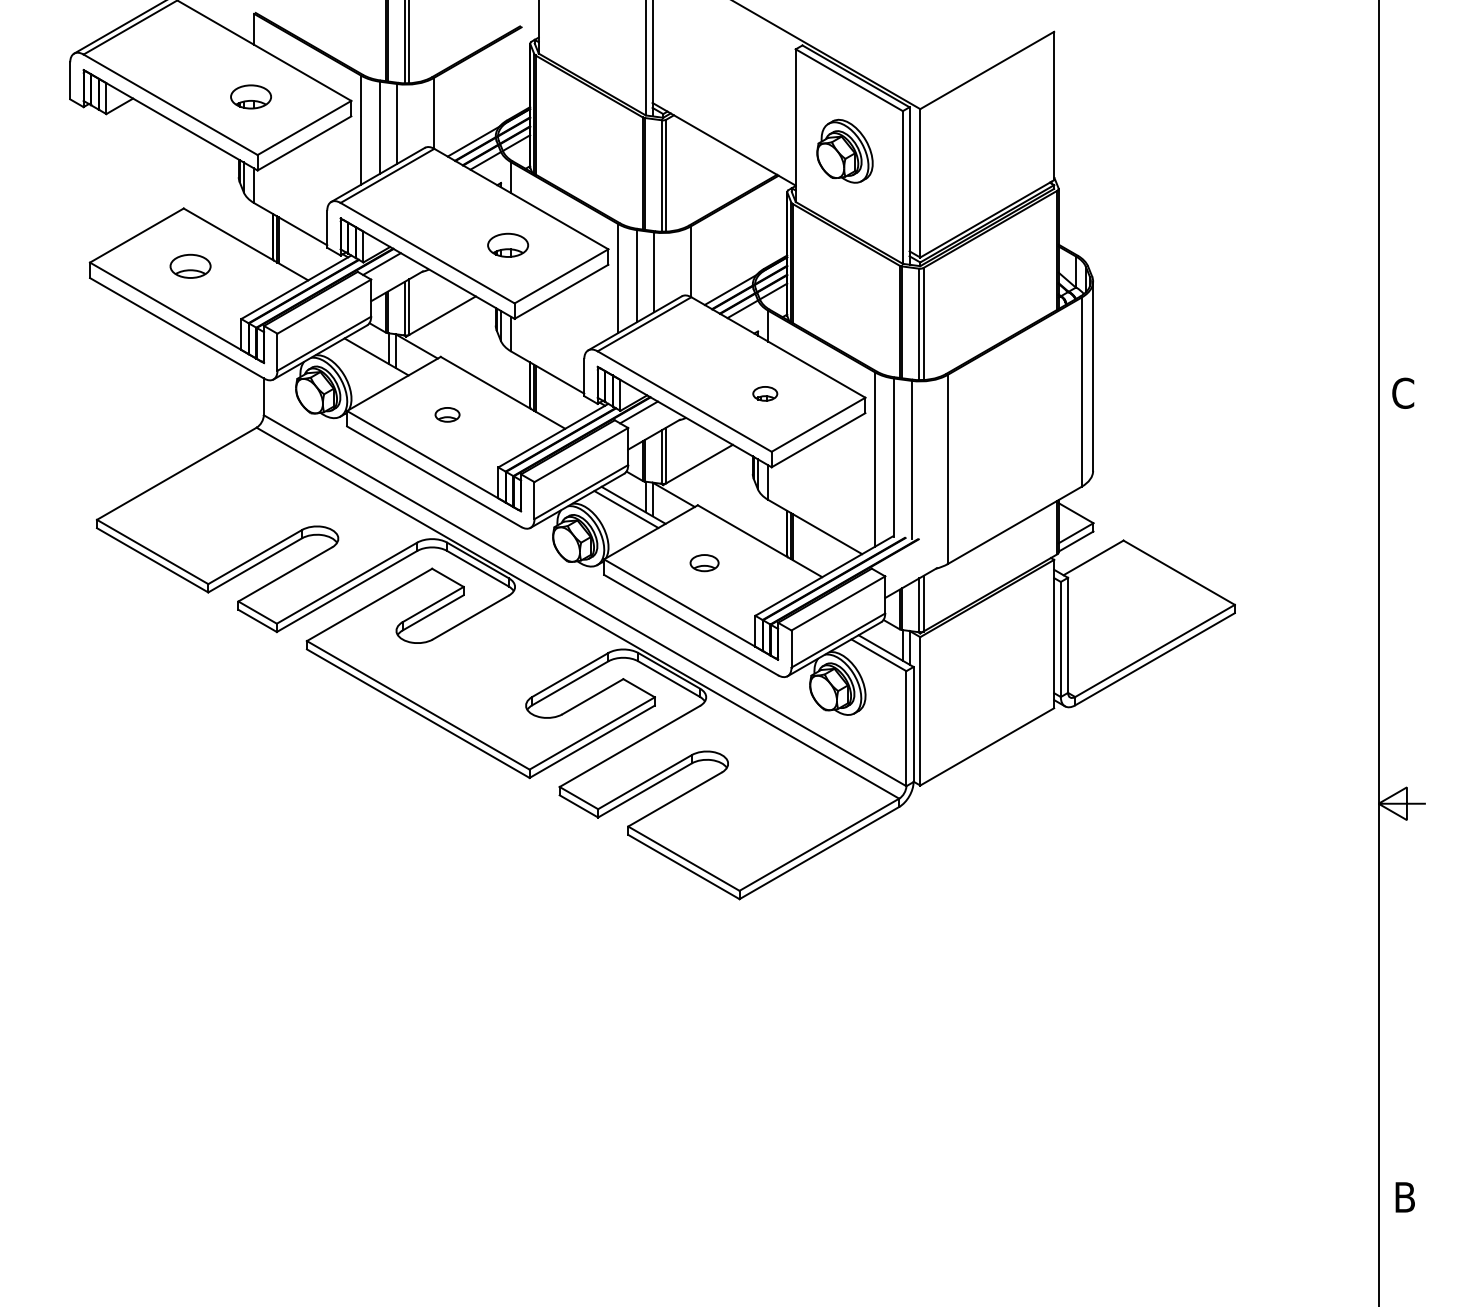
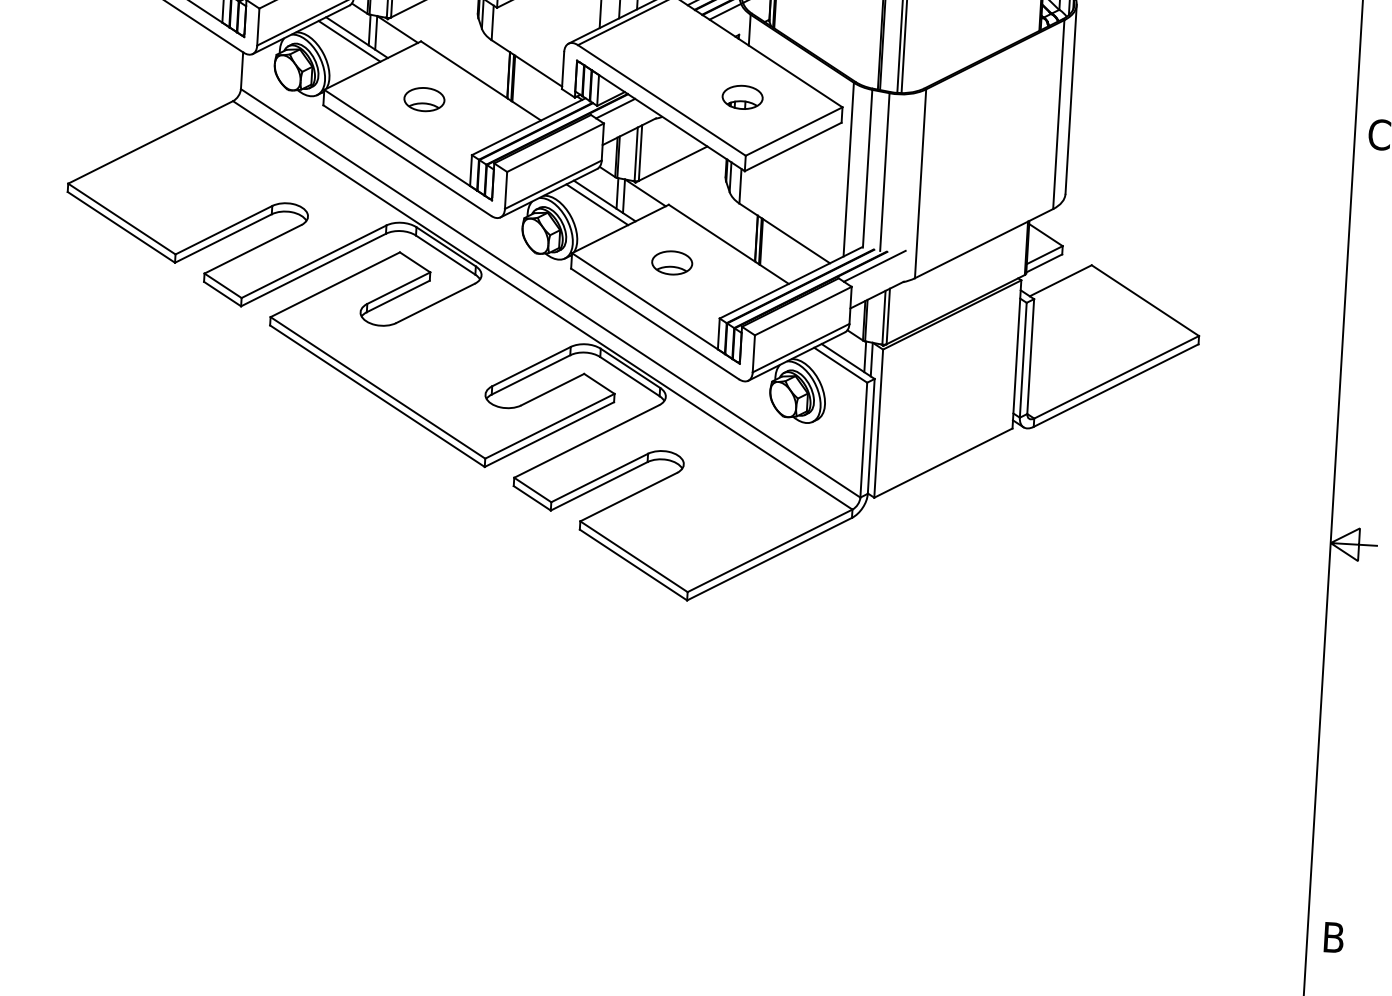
line: (369, 360) -> (349, 40), added
part: (765, 393) -> (743, 97), size x1.67
part: (447, 414) -> (424, 99), size x1.67
line: (906, 554) -> (874, 266), added
part: (704, 562) -> (672, 262), size x1.43

